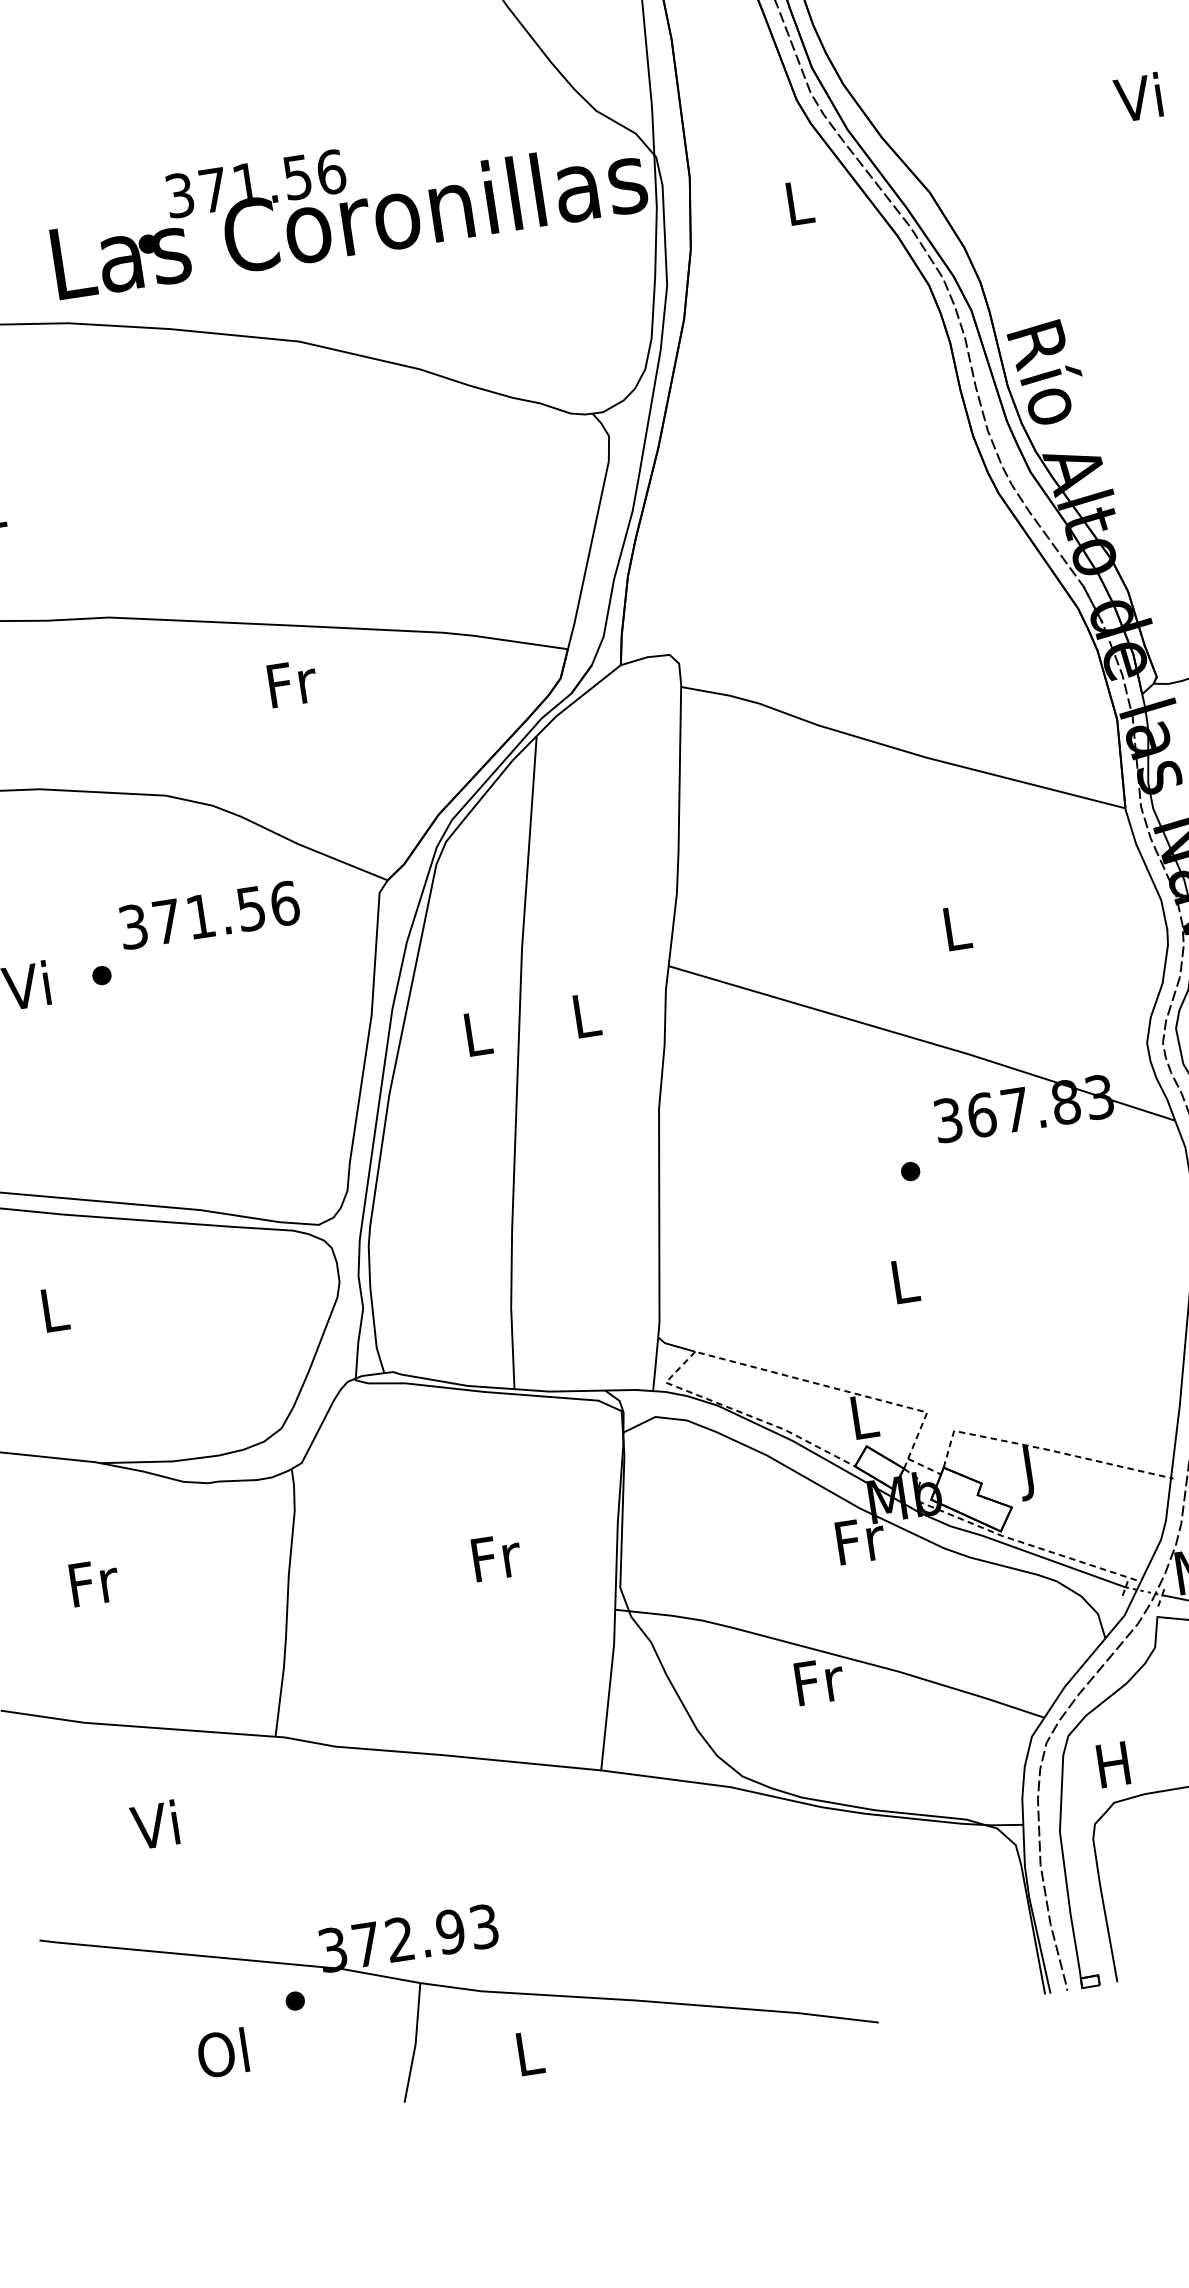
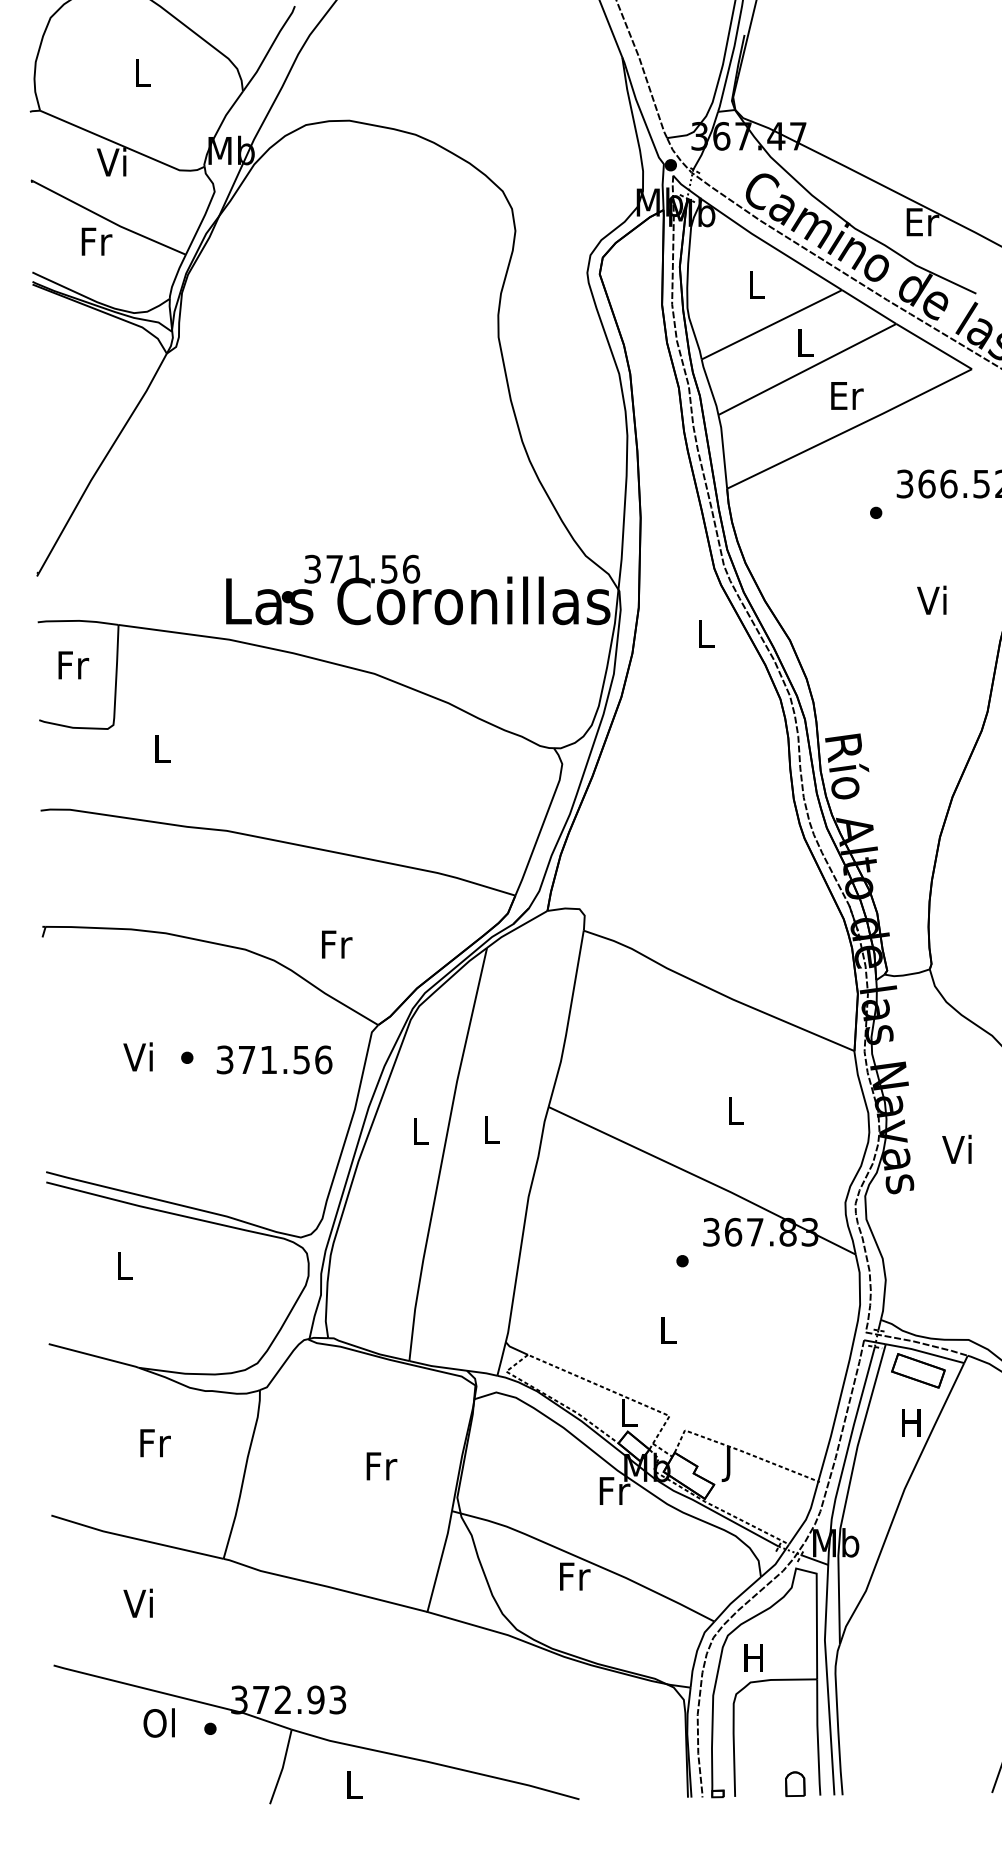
text: (293, 683) -> (337, 944), moved
text: (209, 914) -> (274, 1059), moved
text: (94, 1583) -> (155, 1443), moved
text: (221, 2052) -> (158, 1722), moved

